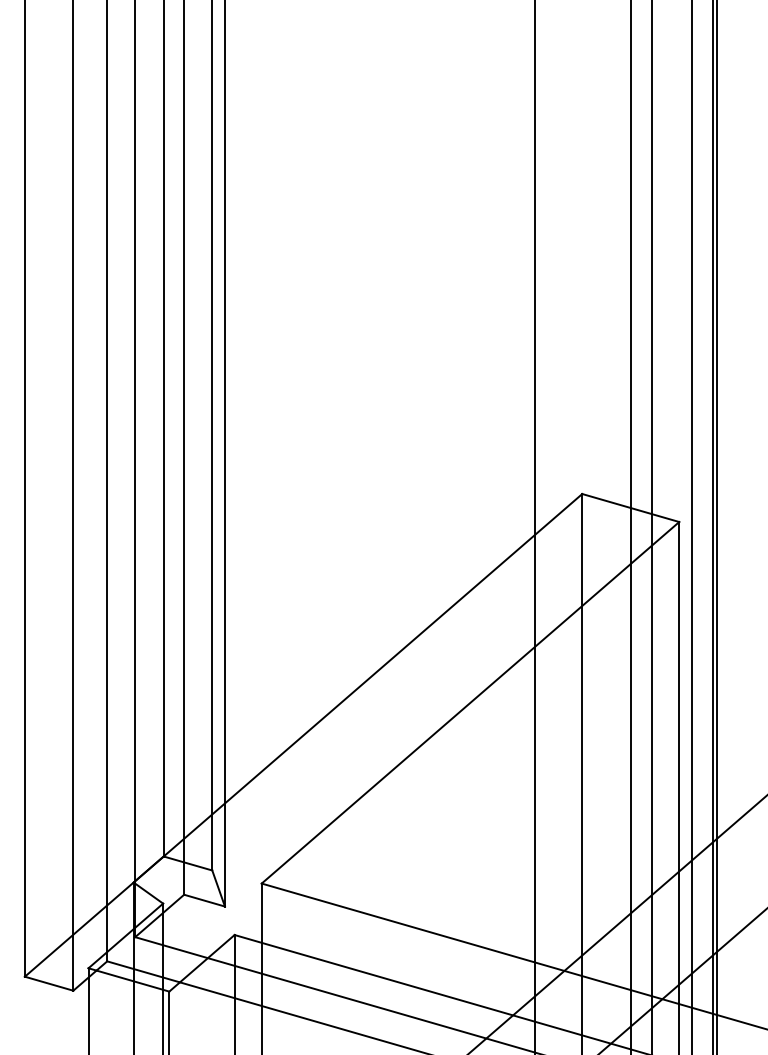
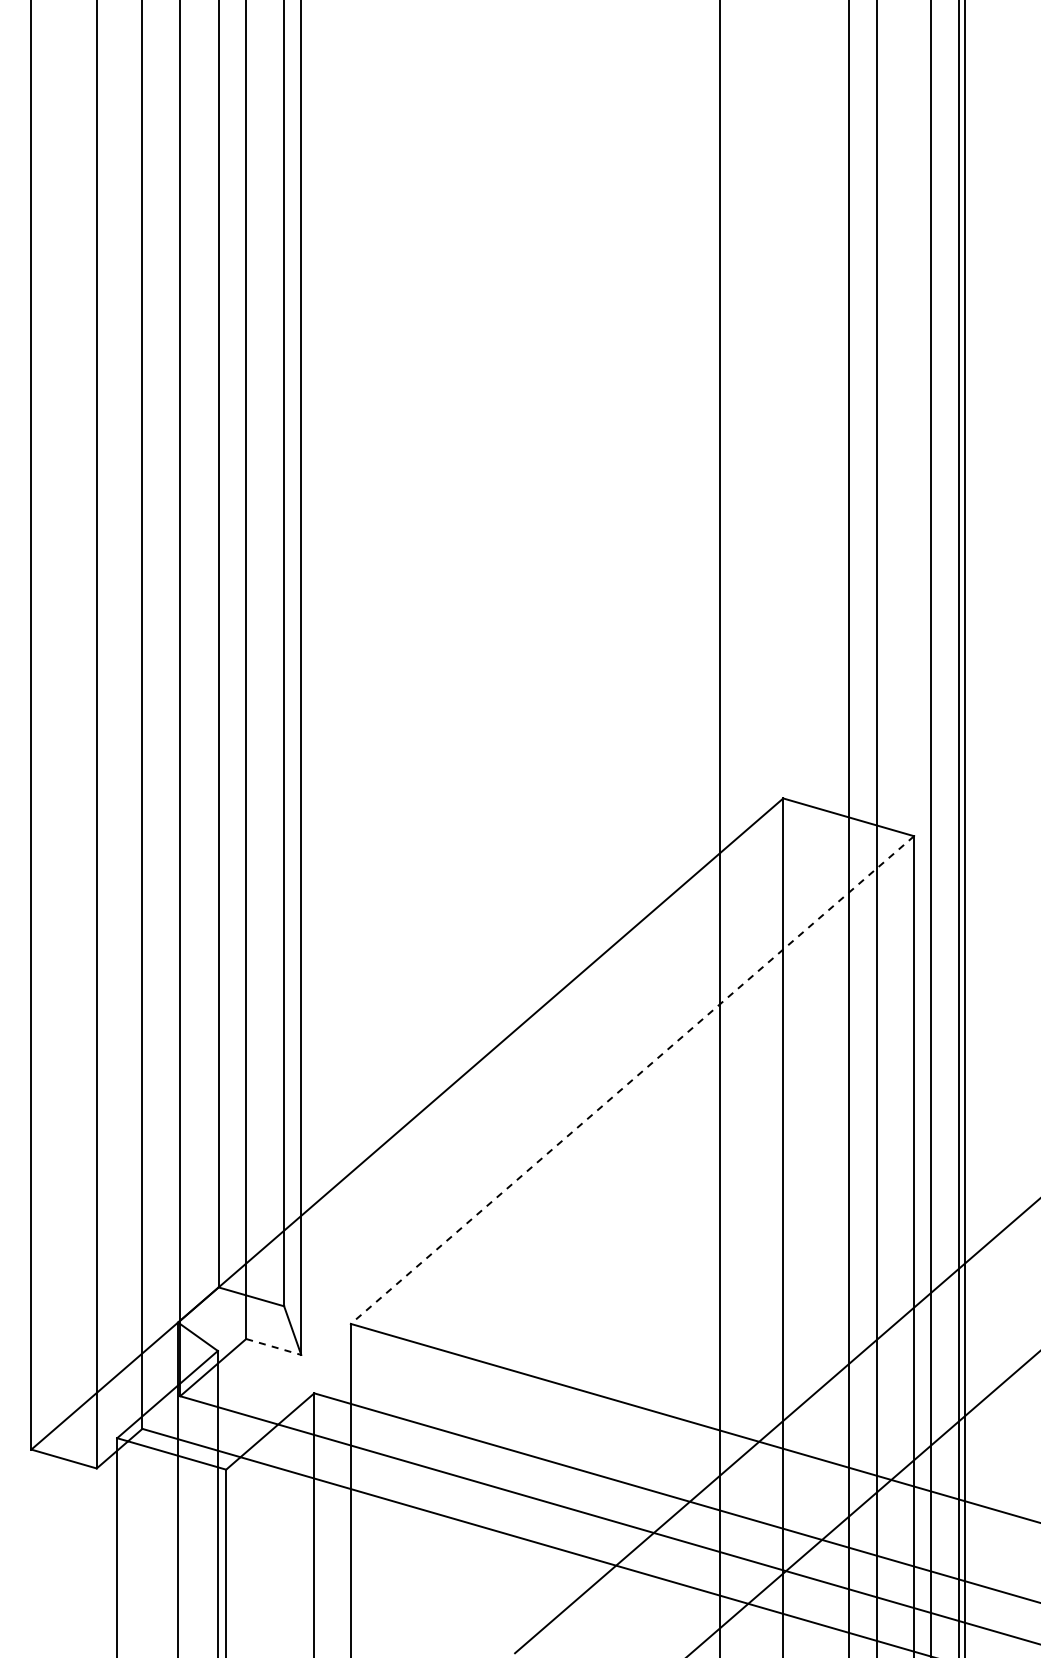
line: (470, 703) -> (632, 1080), solid -> dashed
line: (204, 900) -> (273, 1346), solid -> dashed

